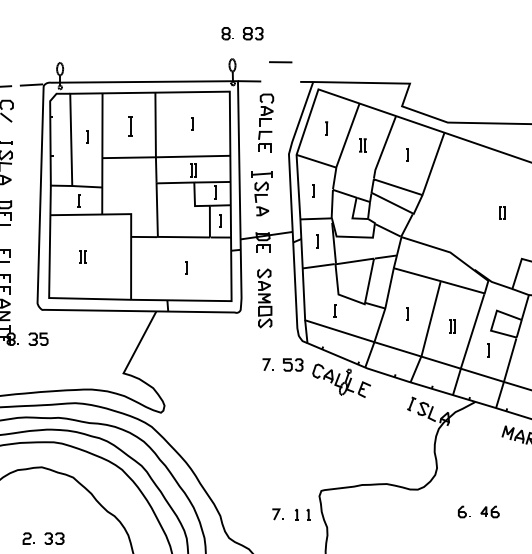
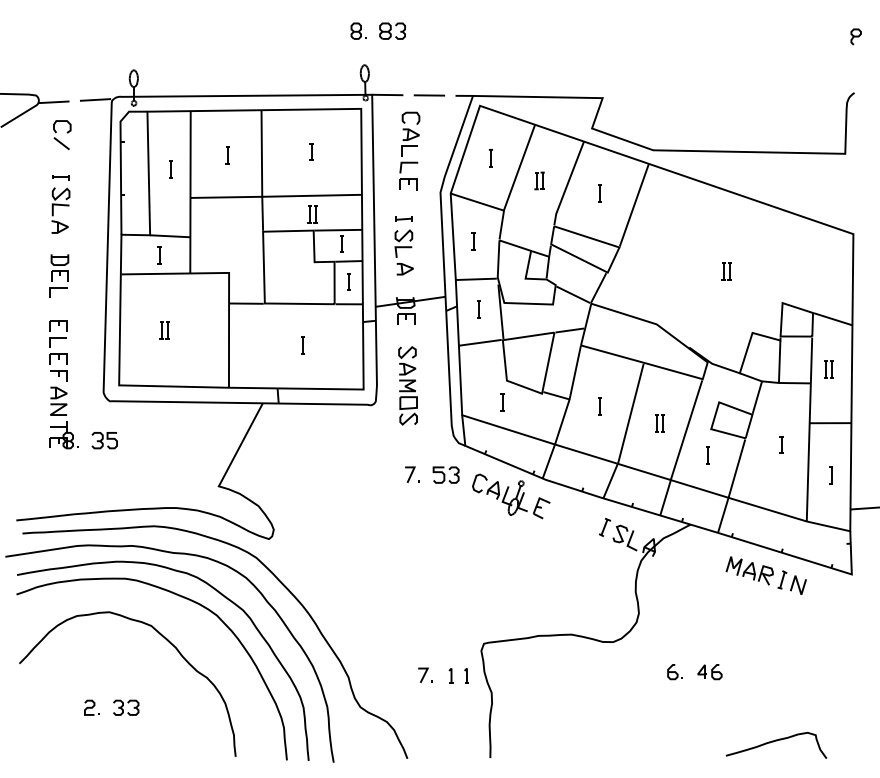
line: (280, 62) -> (428, 95), moved
part: (130, 126) -> (227, 155), size x0.62
part: (261, 173) -> (403, 218), size x0.62

